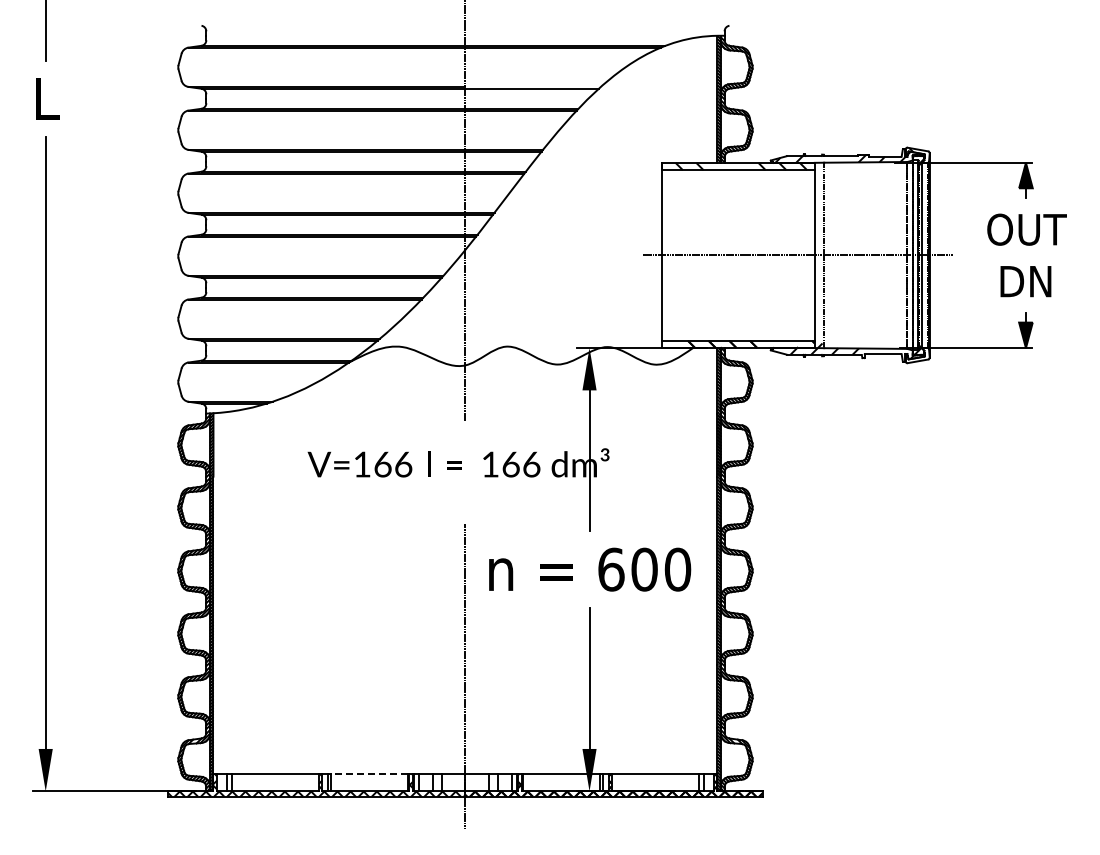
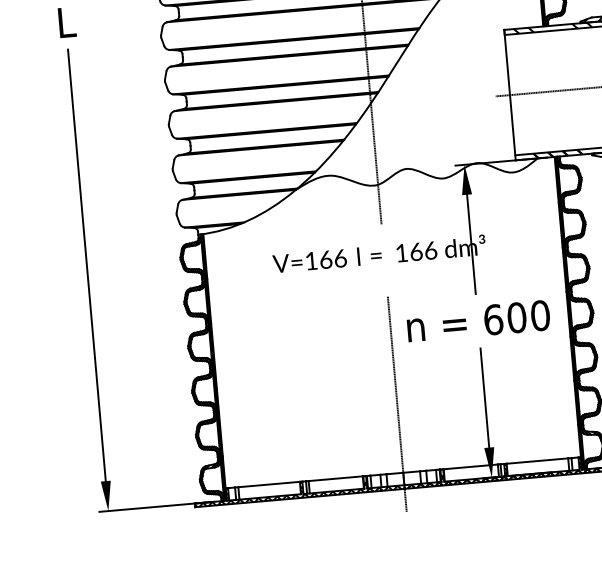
line: (369, 773) -> (335, 478), dashed -> solid

